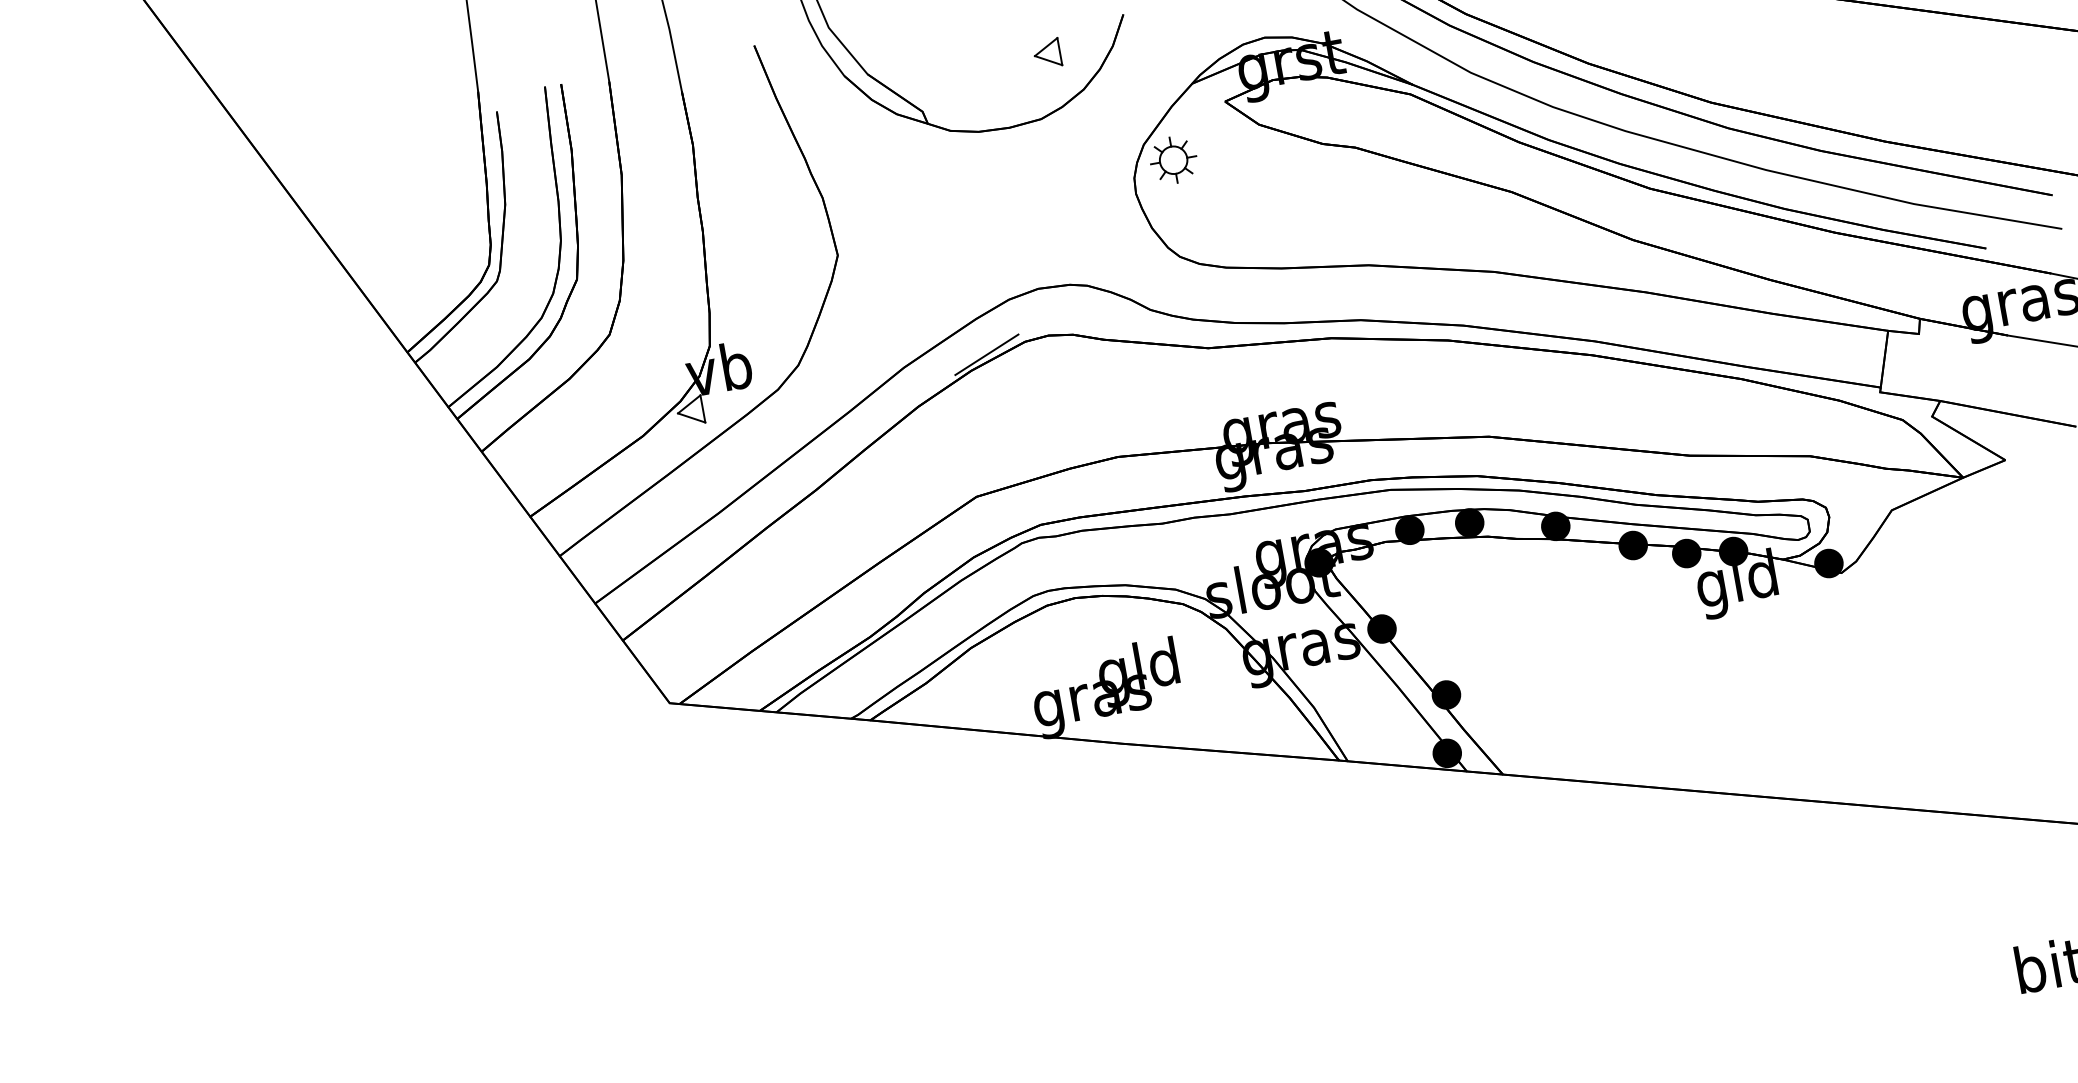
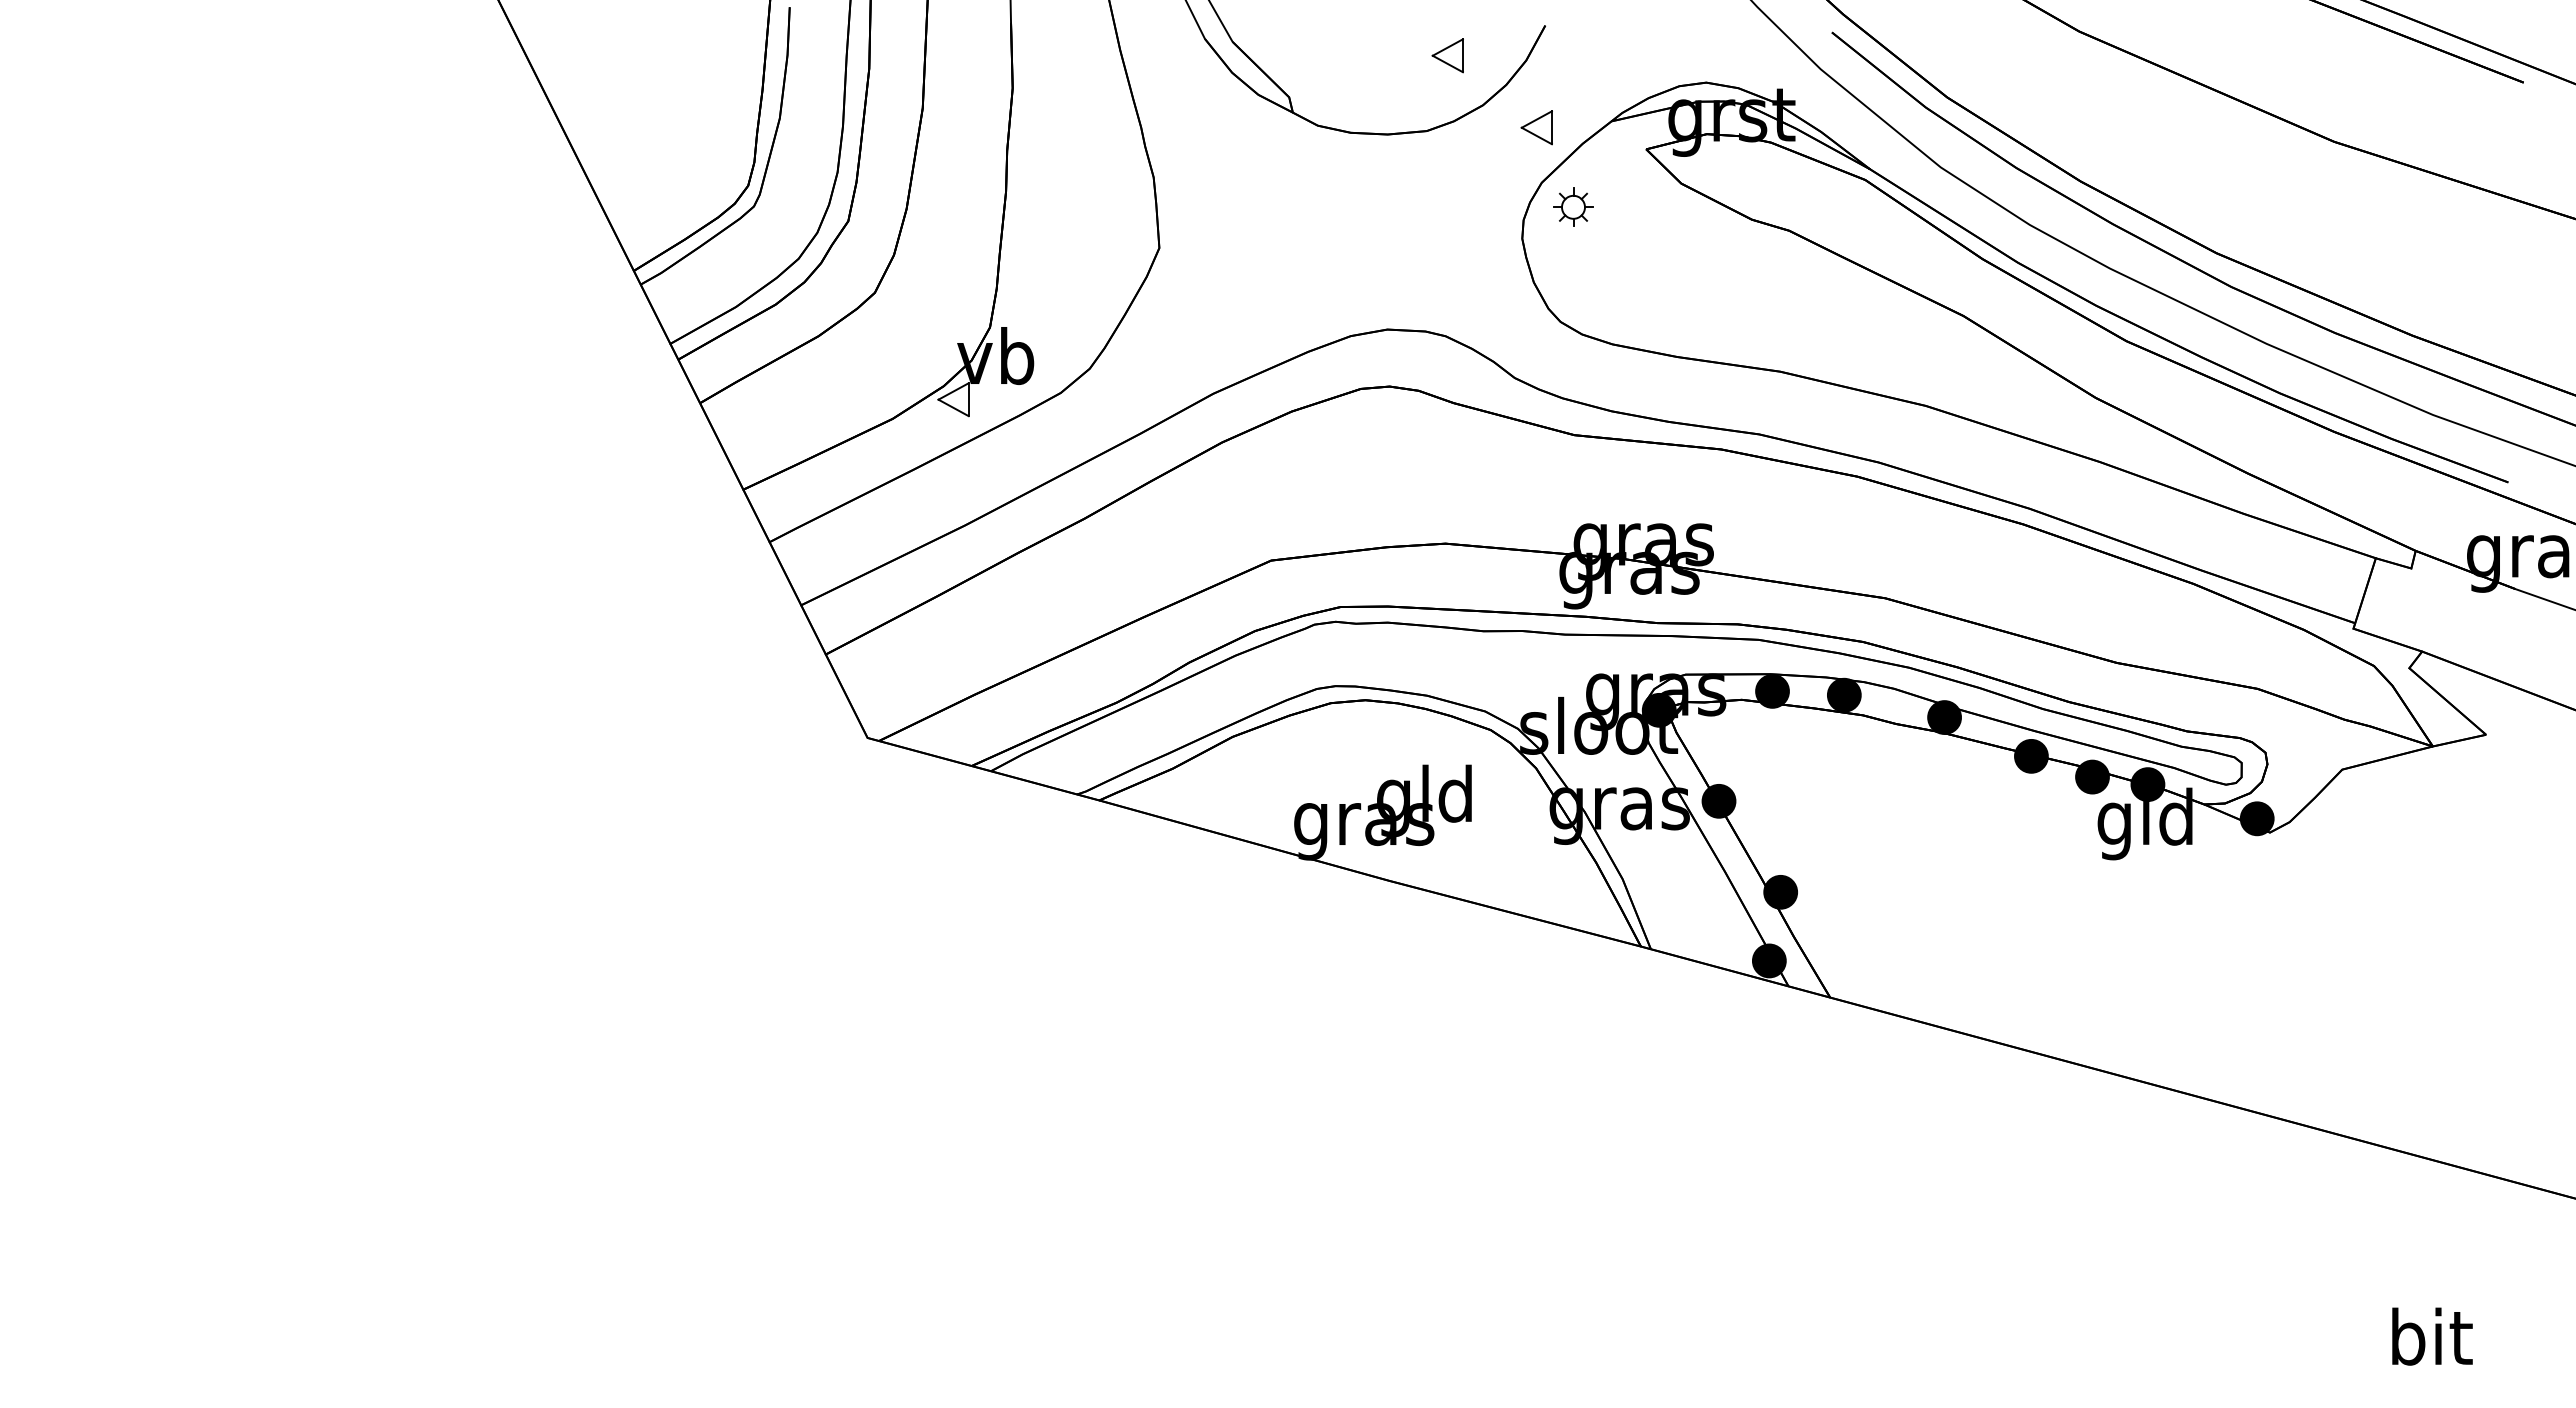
part: (1131, 99) -> (1536, 127), added
part: (1173, 160) -> (1573, 207), size x0.7
line: (987, 355) -> (1313, 396), removed

